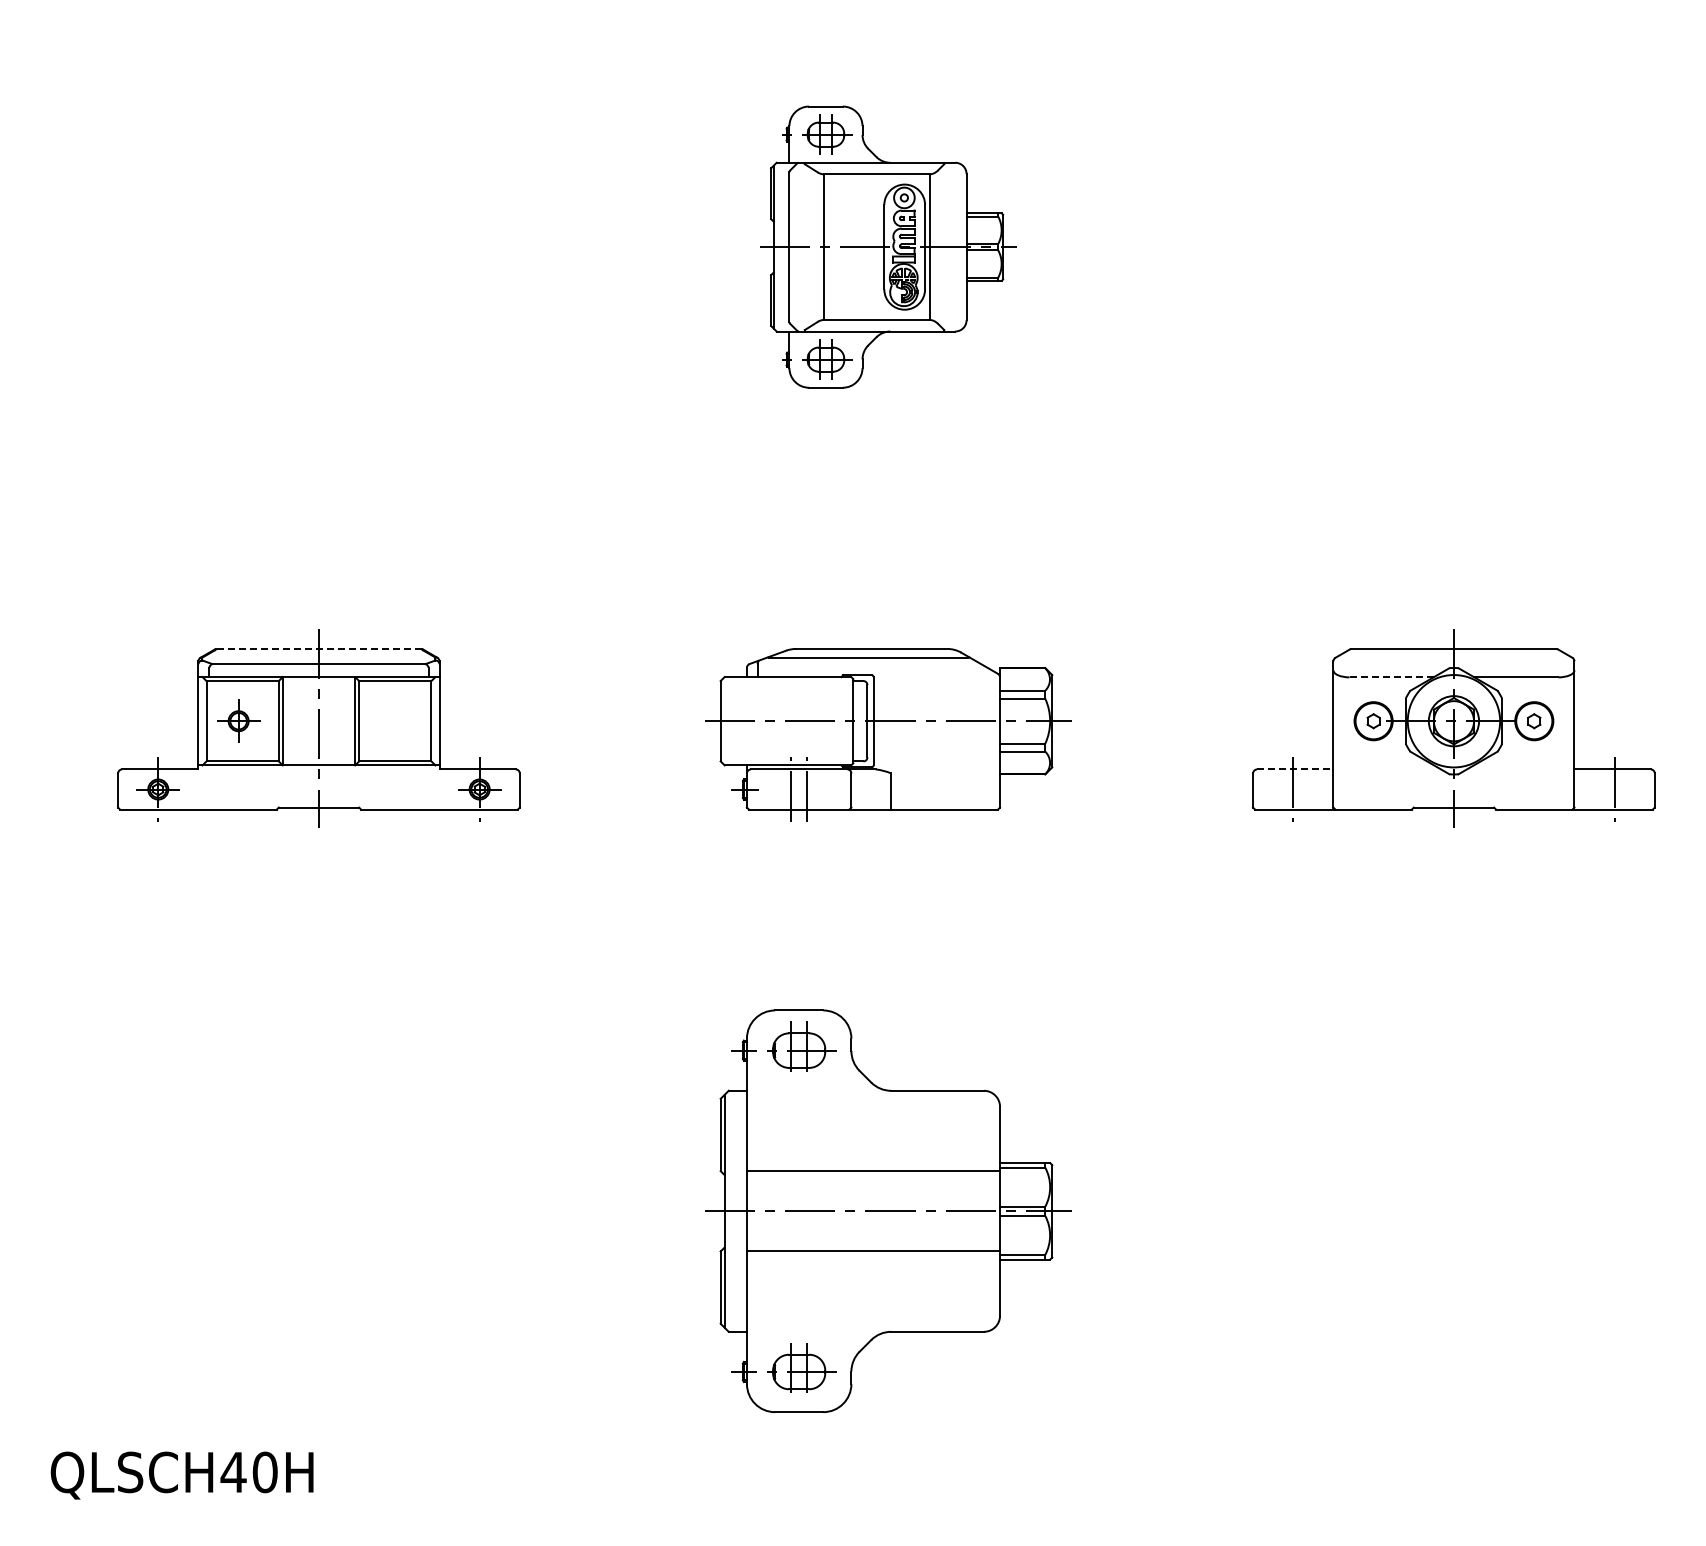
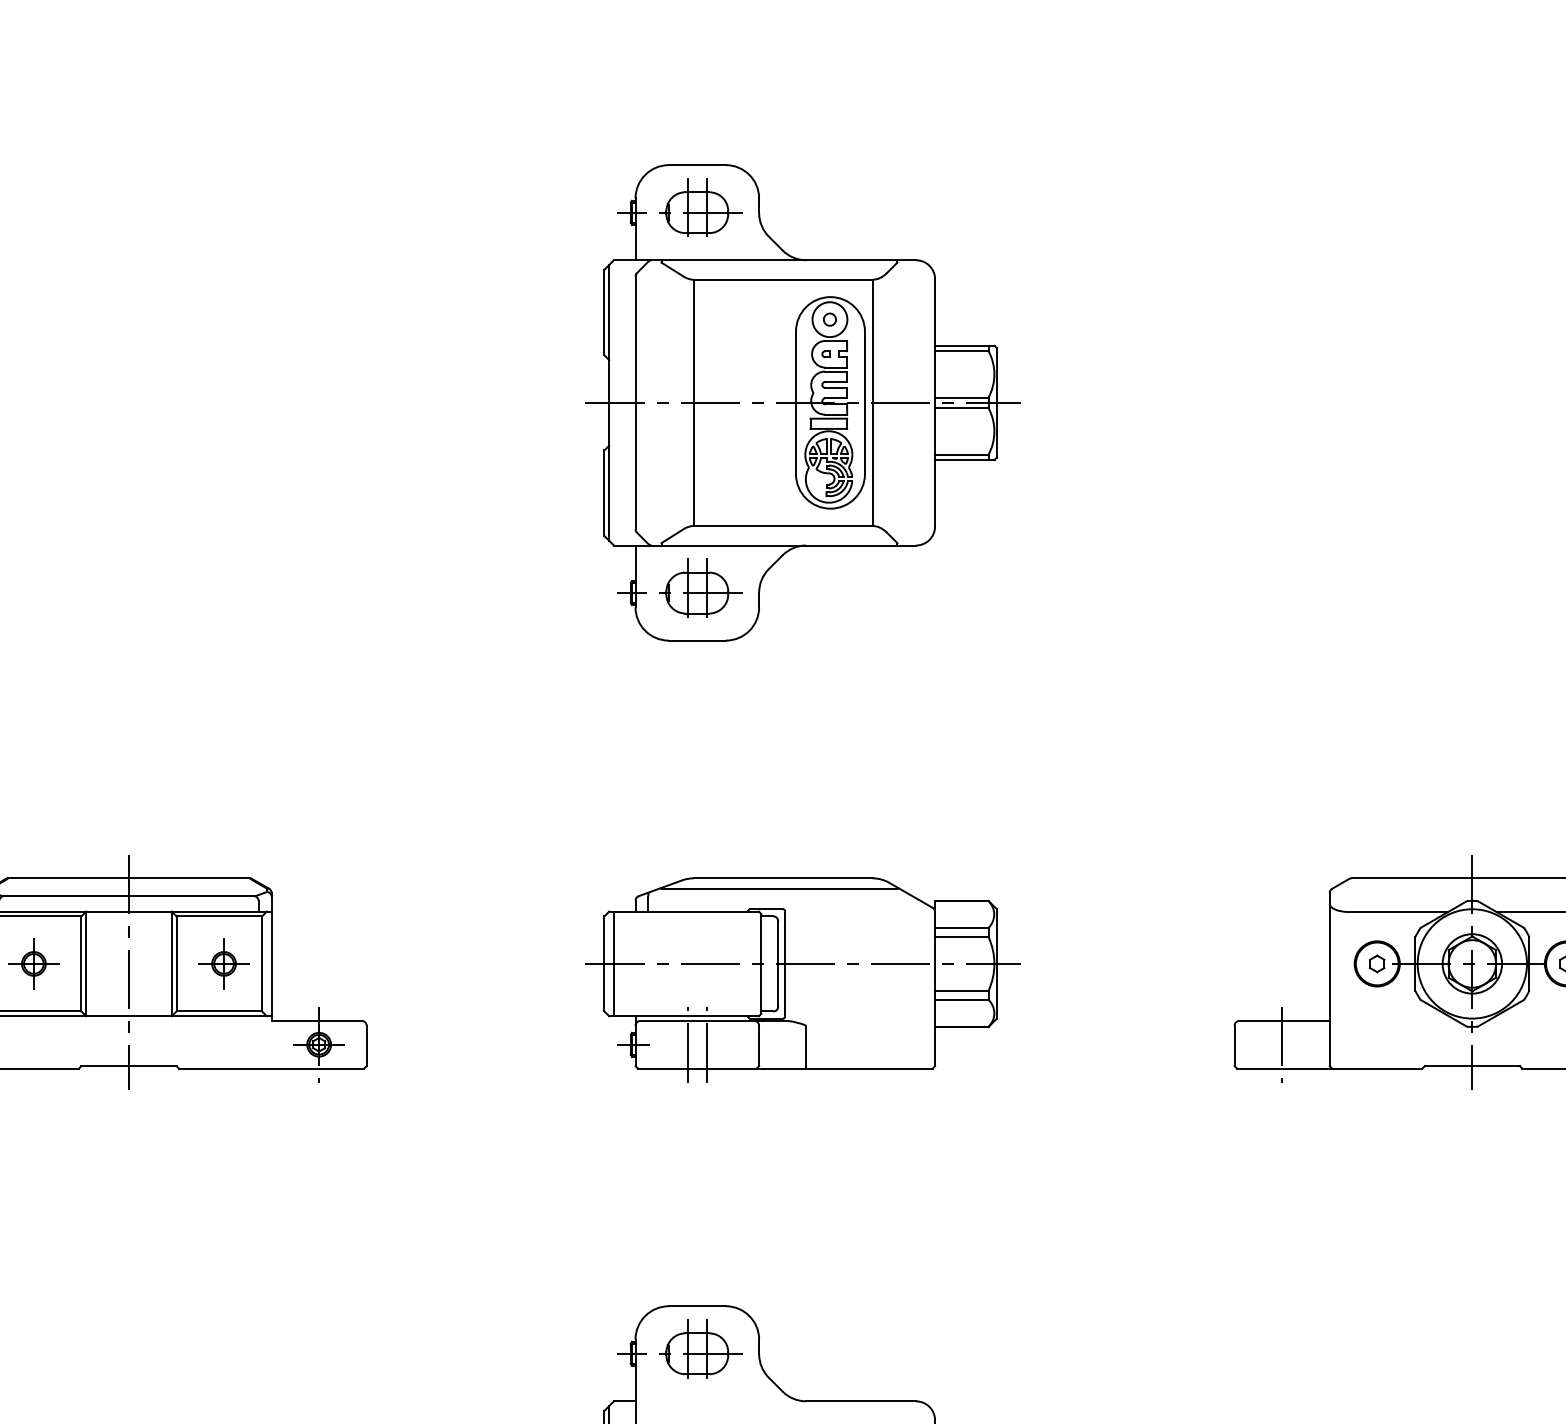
part: (888, 246) -> (803, 402), size x1.43
line: (319, 648) -> (129, 877), dashed -> solid
line: (1391, 677) -> (1398, 912), dashed -> solid
part: (398, 720) -> (223, 963), added
line: (728, 721) -> (613, 964), added
line: (1295, 769) -> (1284, 1021), dashed -> solid

